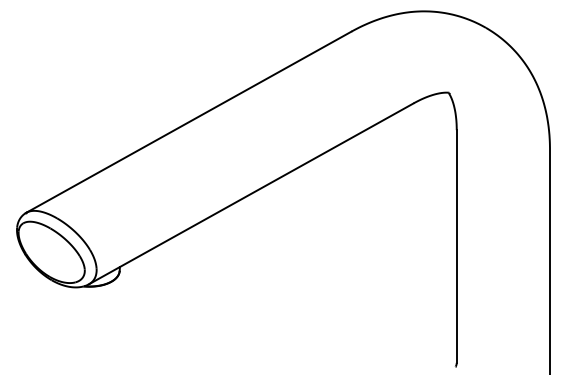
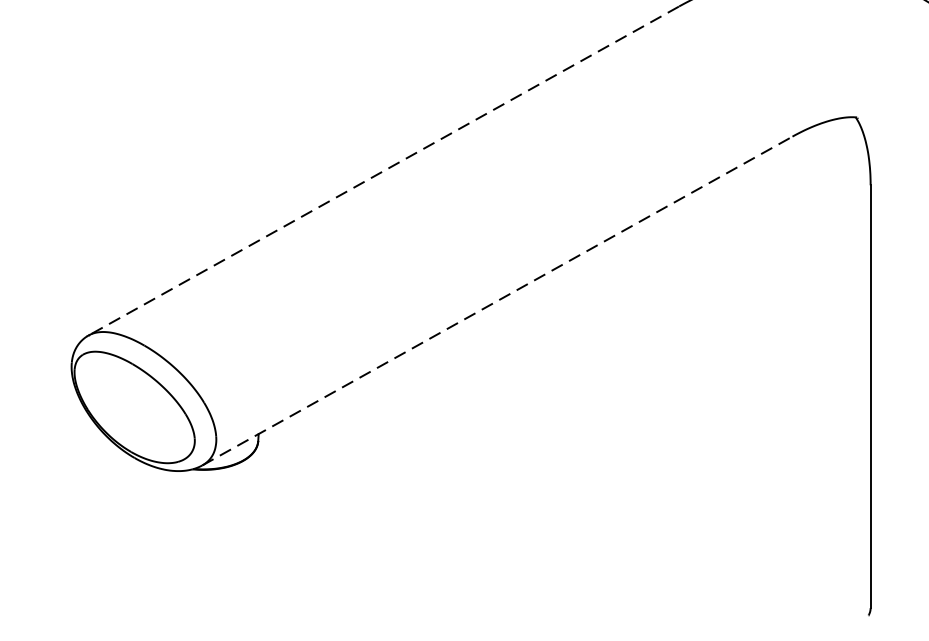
line: (188, 122) -> (383, 171), solid -> dashed
line: (251, 193) -> (497, 300), solid -> dashed

